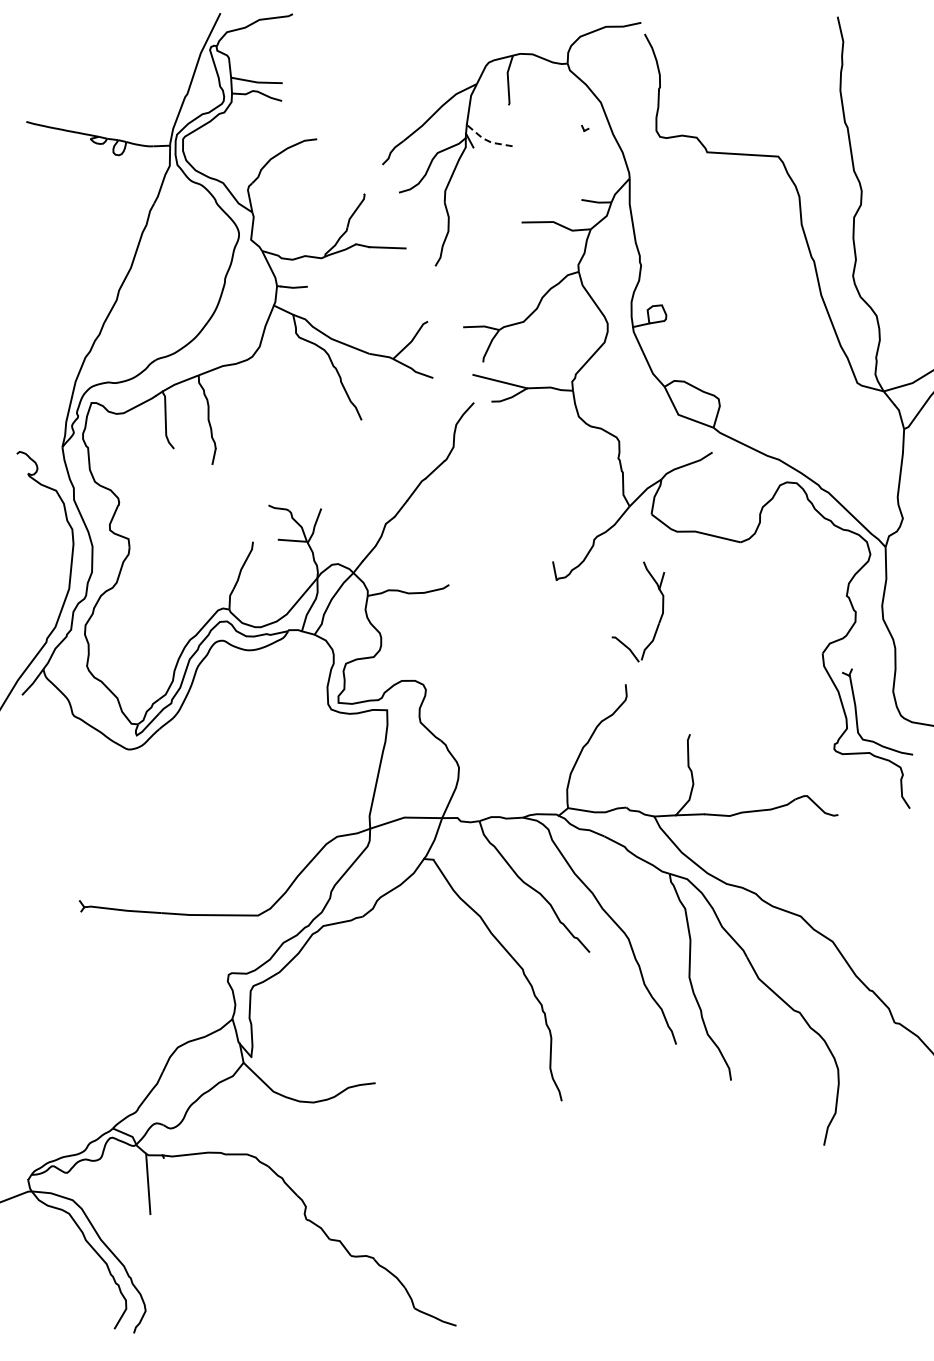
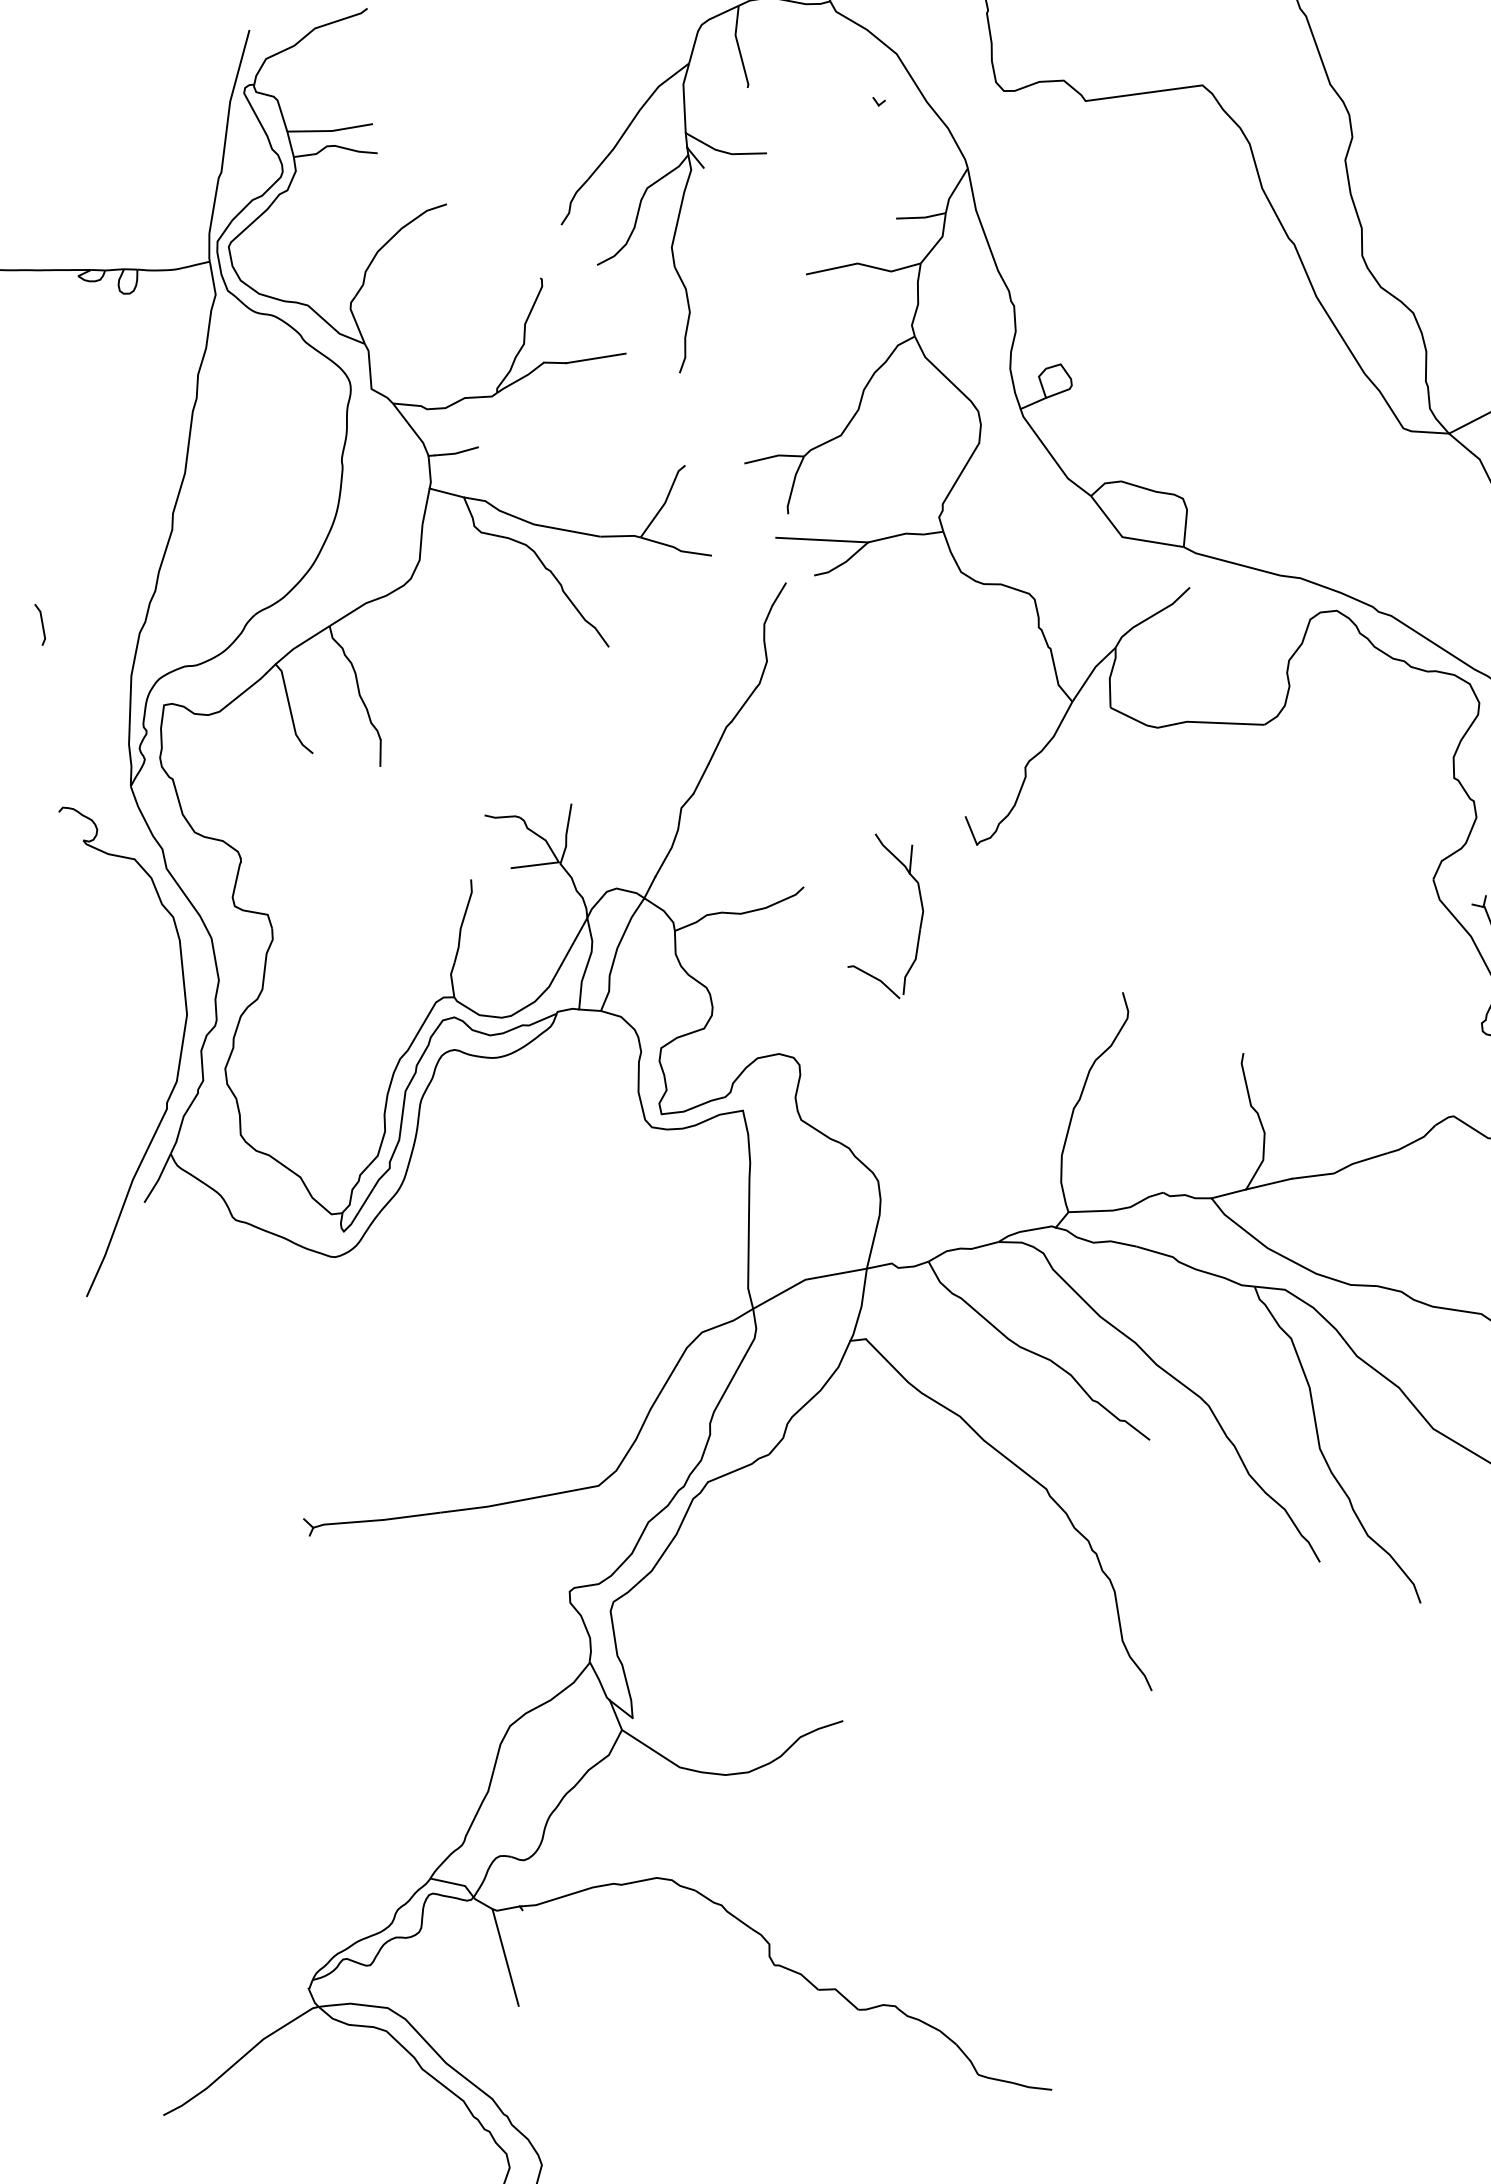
line: (487, 140) -> (724, 151), dashed -> solid
line: (28, 340) -> (41, 623), added
part: (658, 621) -> (918, 926), moved

